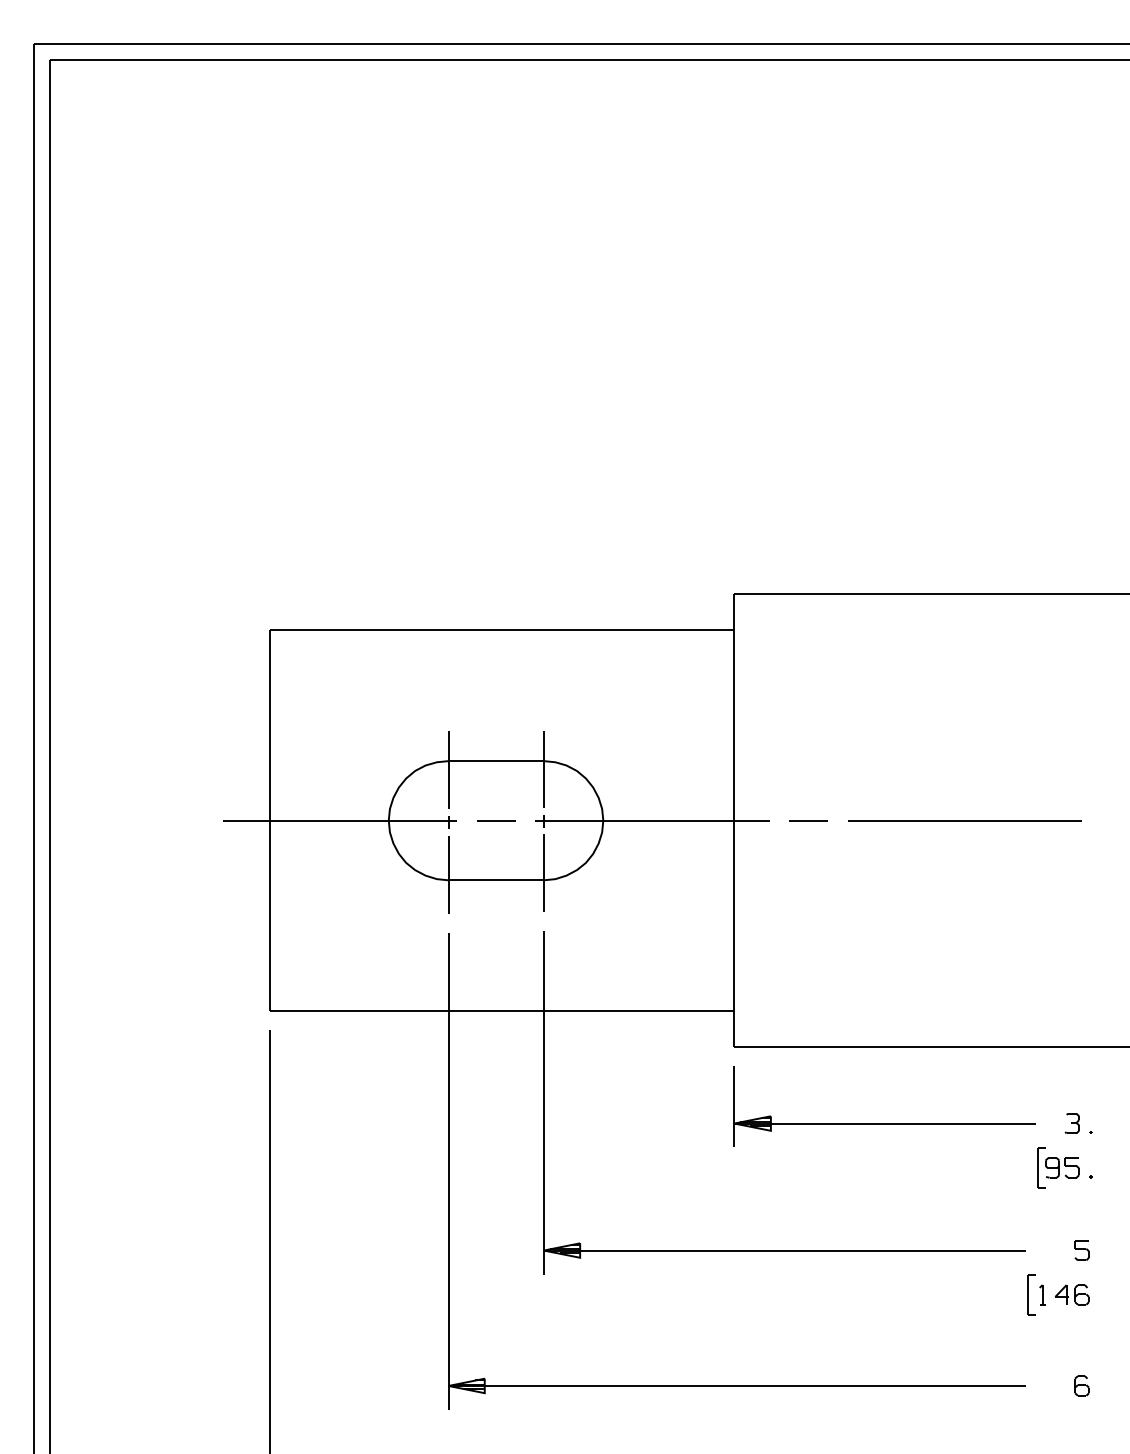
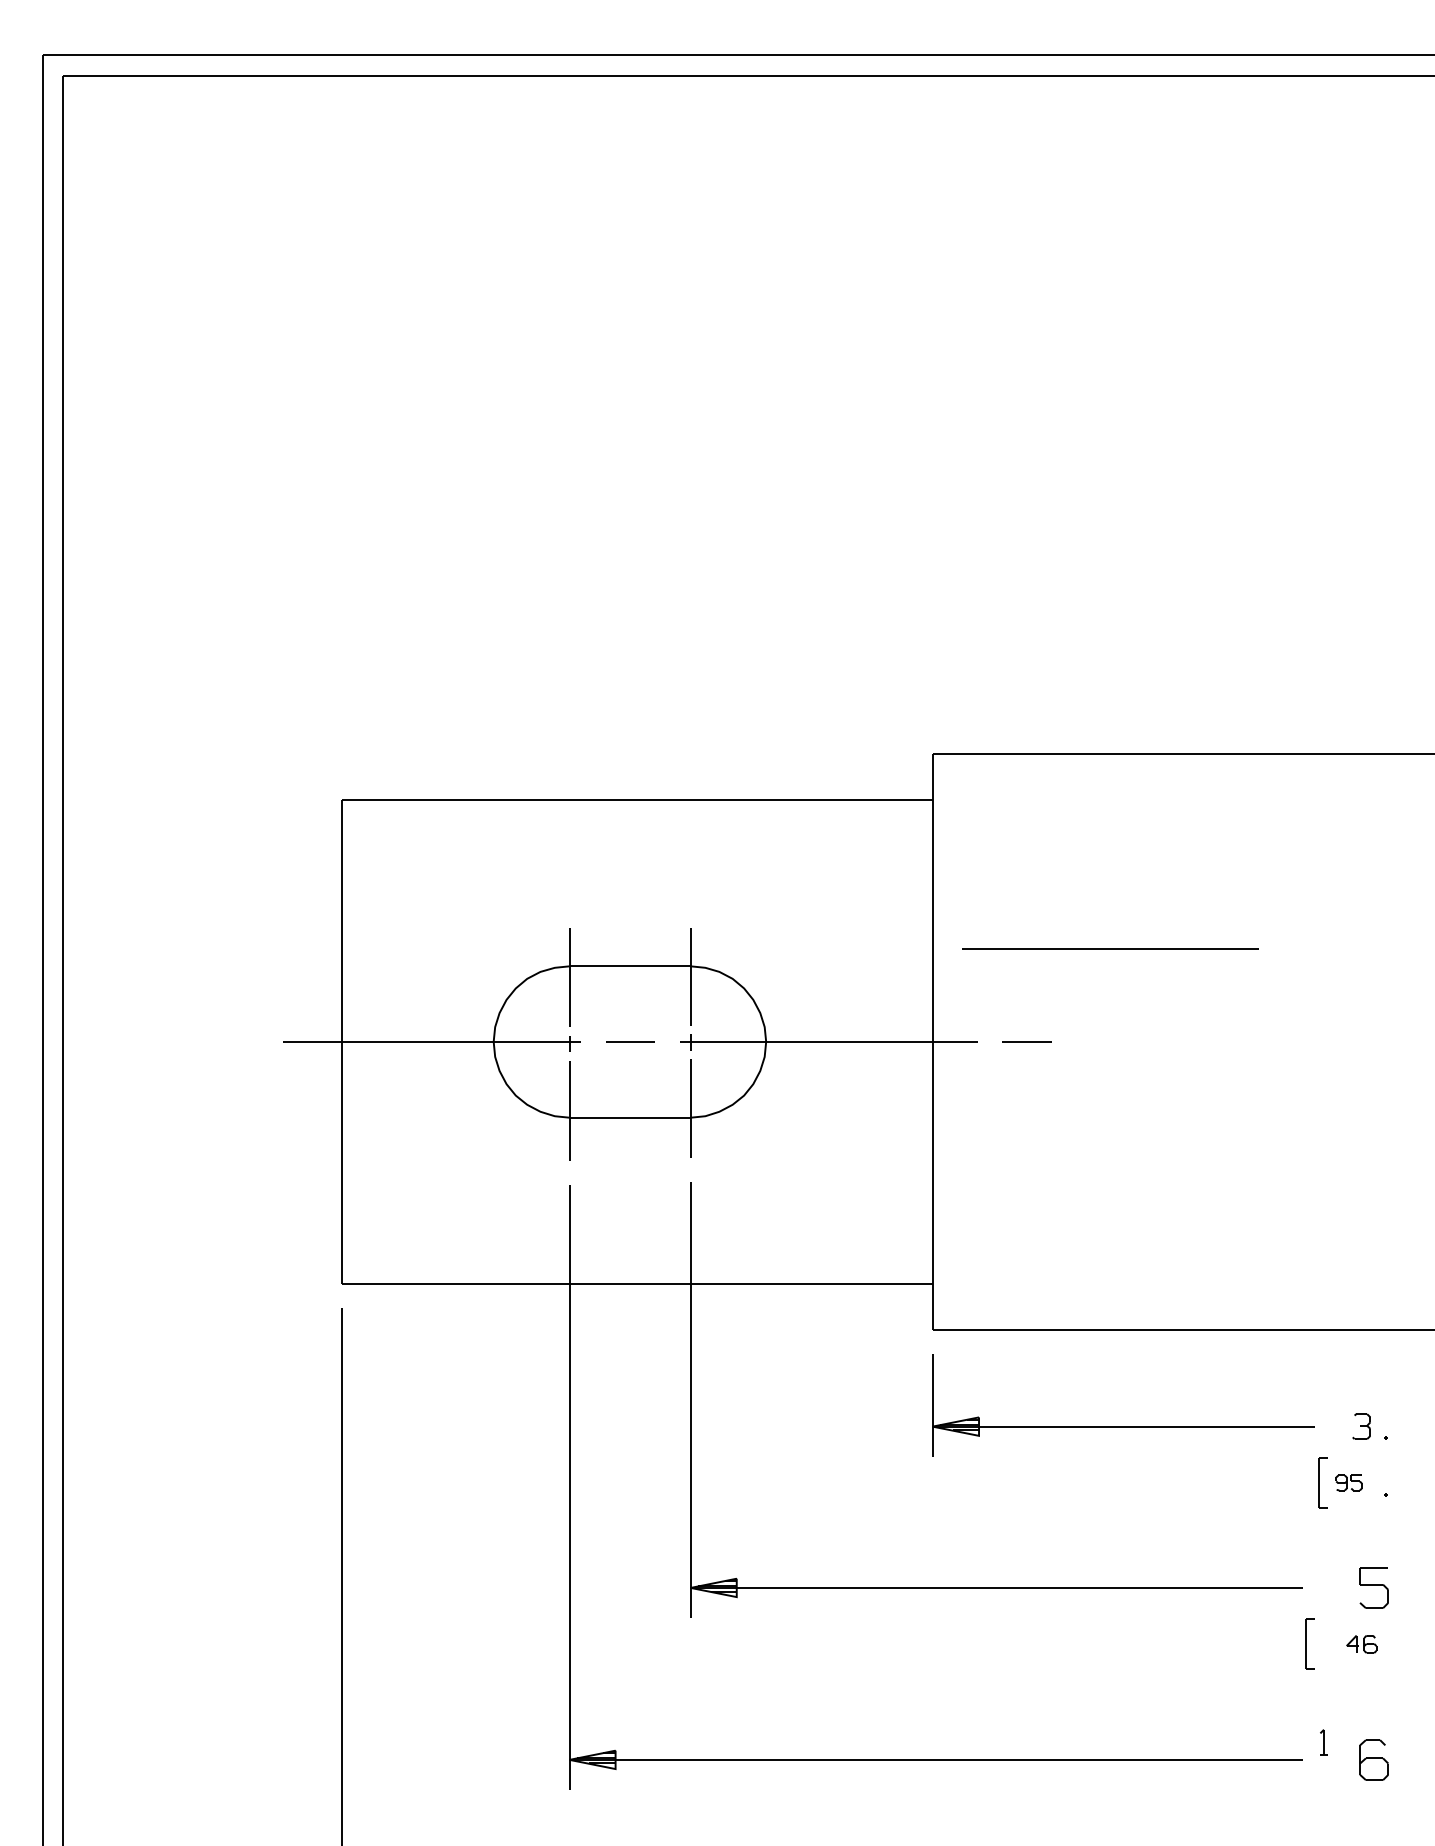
line: (964, 820) -> (1110, 948), moved
part: (1061, 1167) -> (1348, 1482), size x0.6
part: (1081, 1250) -> (1373, 1587), size x1.6
part: (1042, 1295) -> (1323, 1742), moved
part: (1072, 1295) -> (1361, 1644), size x0.7
part: (1081, 1385) -> (1373, 1759), size x1.6

